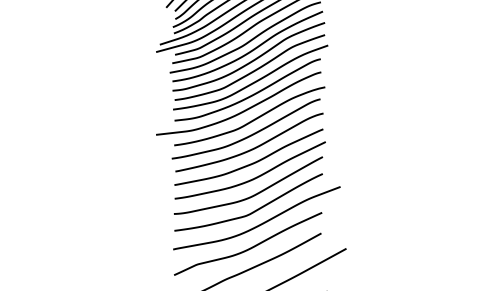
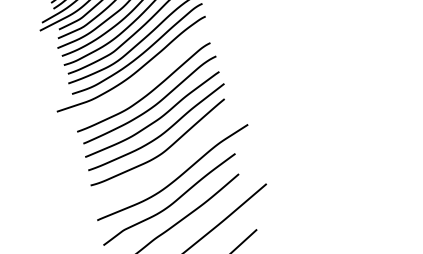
curve: (252, 119) -> (148, 76), removed
curve: (252, 211) -> (167, 166), removed

